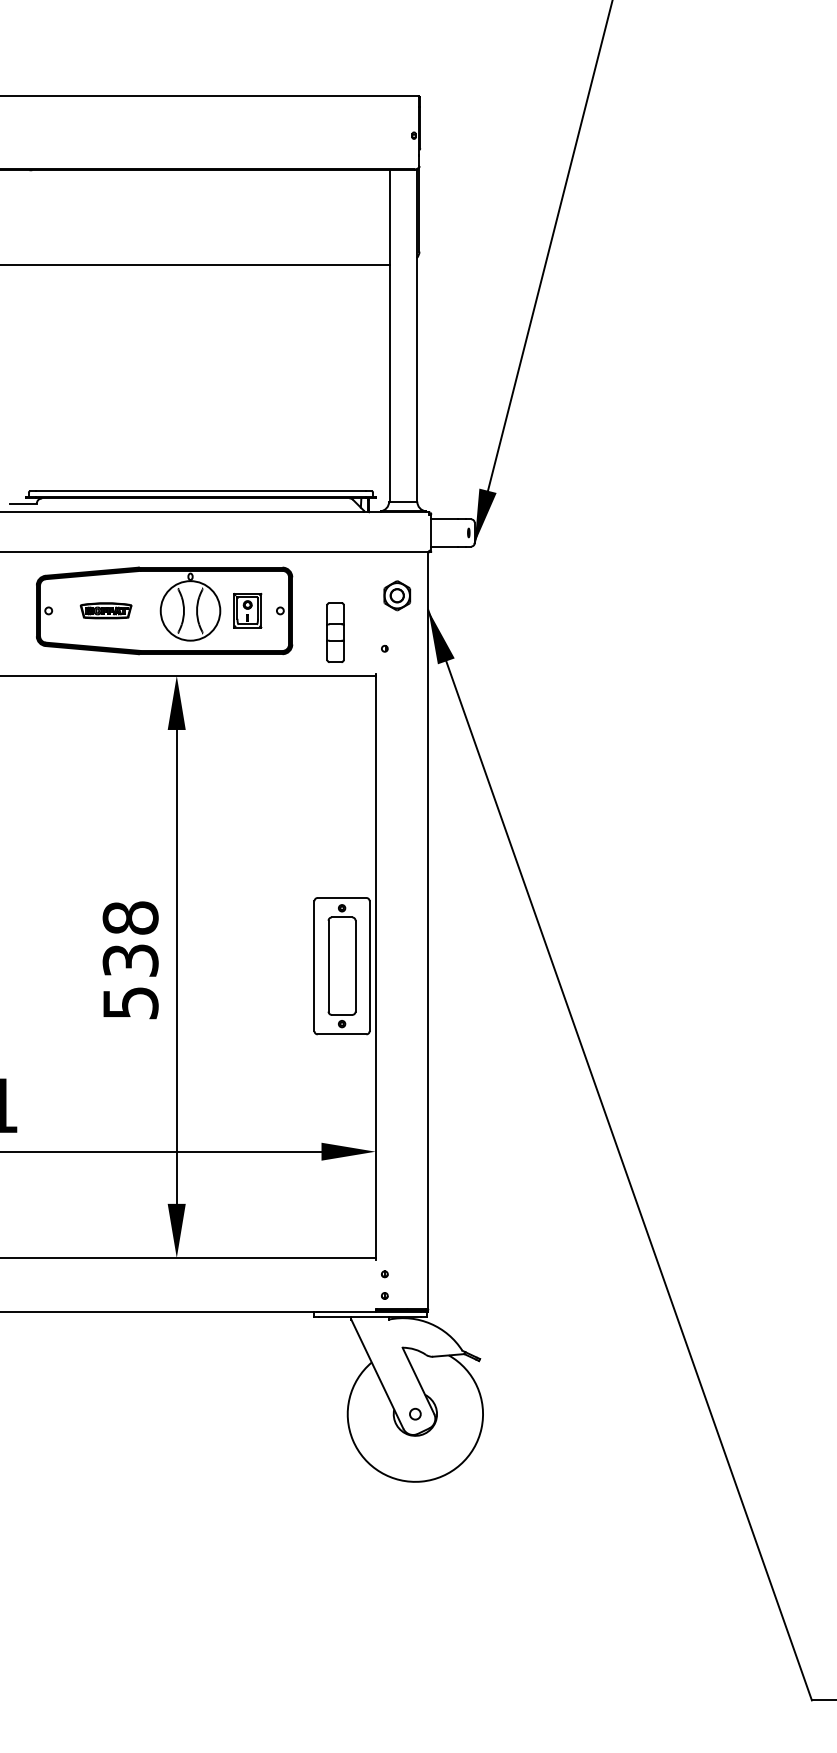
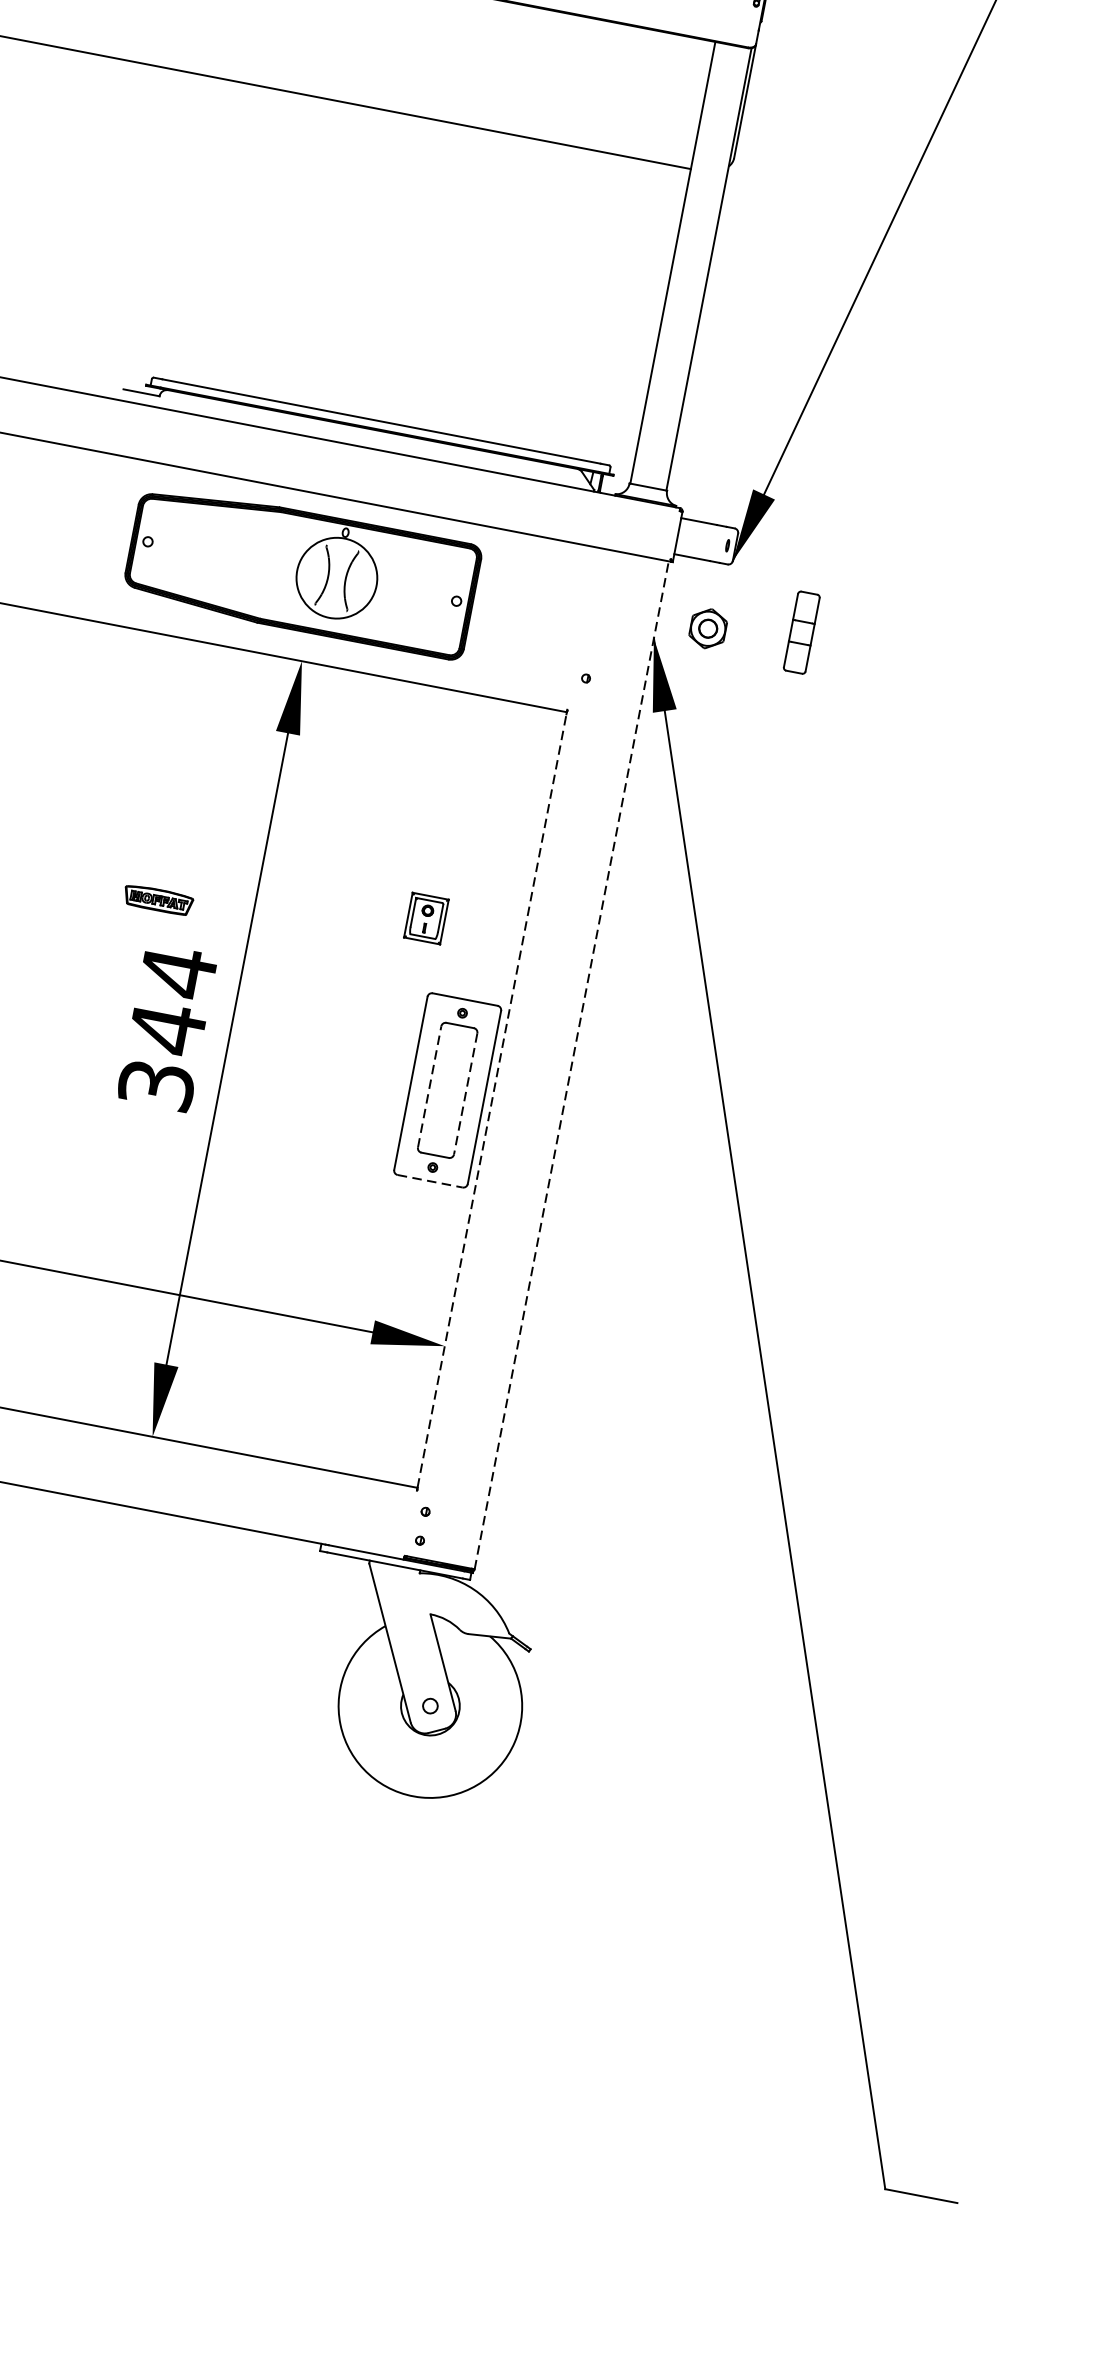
part: (397, 595) -> (708, 628), moved
part: (105, 610) -> (157, 899), moved
part: (247, 610) -> (426, 918), moved
part: (335, 632) -> (801, 632), moved
line: (428, 930) -> (571, 1065), solid -> dashed
text: (130, 959) -> (167, 1027), 538 -> 344
line: (328, 965) -> (429, 1086), solid -> dashed
line: (355, 966) -> (465, 1094), solid -> dashed
line: (375, 967) -> (491, 1100), solid -> dashed
line: (342, 1034) -> (430, 1181), solid -> dashed

